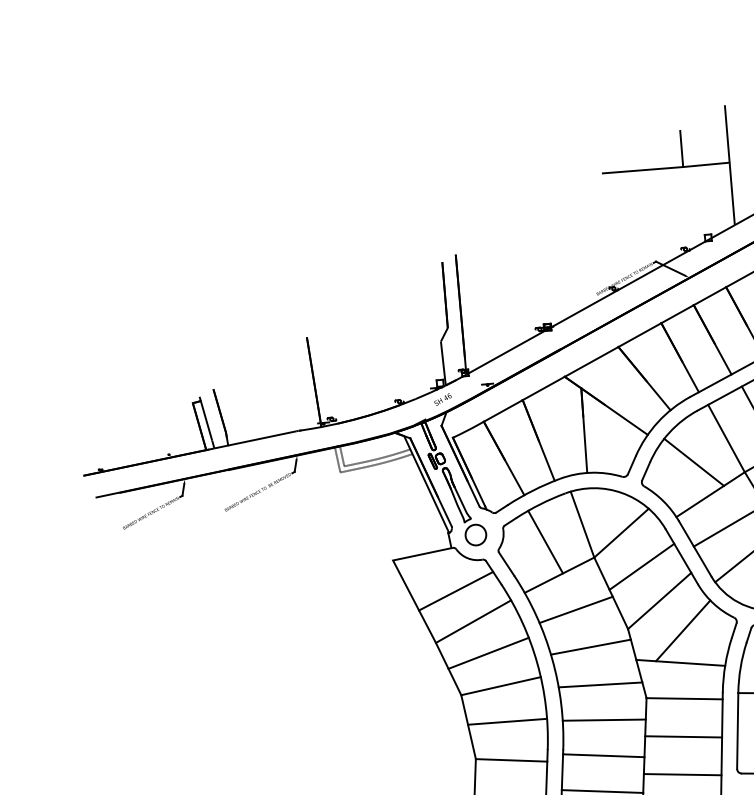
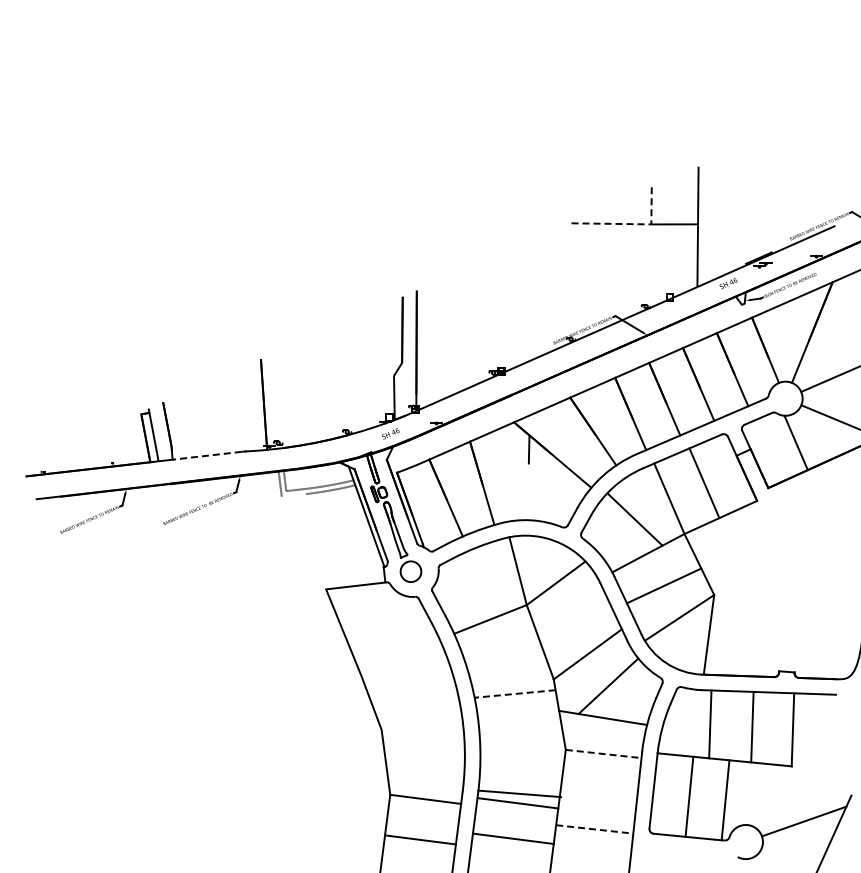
line: (661, 169) -> (629, 224), solid -> dashed
line: (584, 430) -> (528, 477), removed
line: (262, 438) -> (207, 455), solid -> dashed
line: (351, 470) -> (293, 495), removed
line: (545, 542) -> (479, 585), removed
line: (641, 566) -> (572, 618), removed
line: (455, 590) -> (385, 625), removed
line: (575, 609) -> (503, 655), removed
line: (473, 621) -> (400, 657), removed
line: (591, 646) -> (515, 693), solid -> dashed
line: (488, 653) -> (412, 690), removed
line: (600, 684) -> (521, 732), removed
line: (500, 686) -> (421, 724), removed
line: (685, 699) -> (604, 754), solid -> dashed
line: (604, 719) -> (519, 793), moved
line: (506, 721) -> (424, 760), removed
line: (682, 736) -> (598, 791), removed
line: (682, 774) -> (594, 829), solid -> dashed

